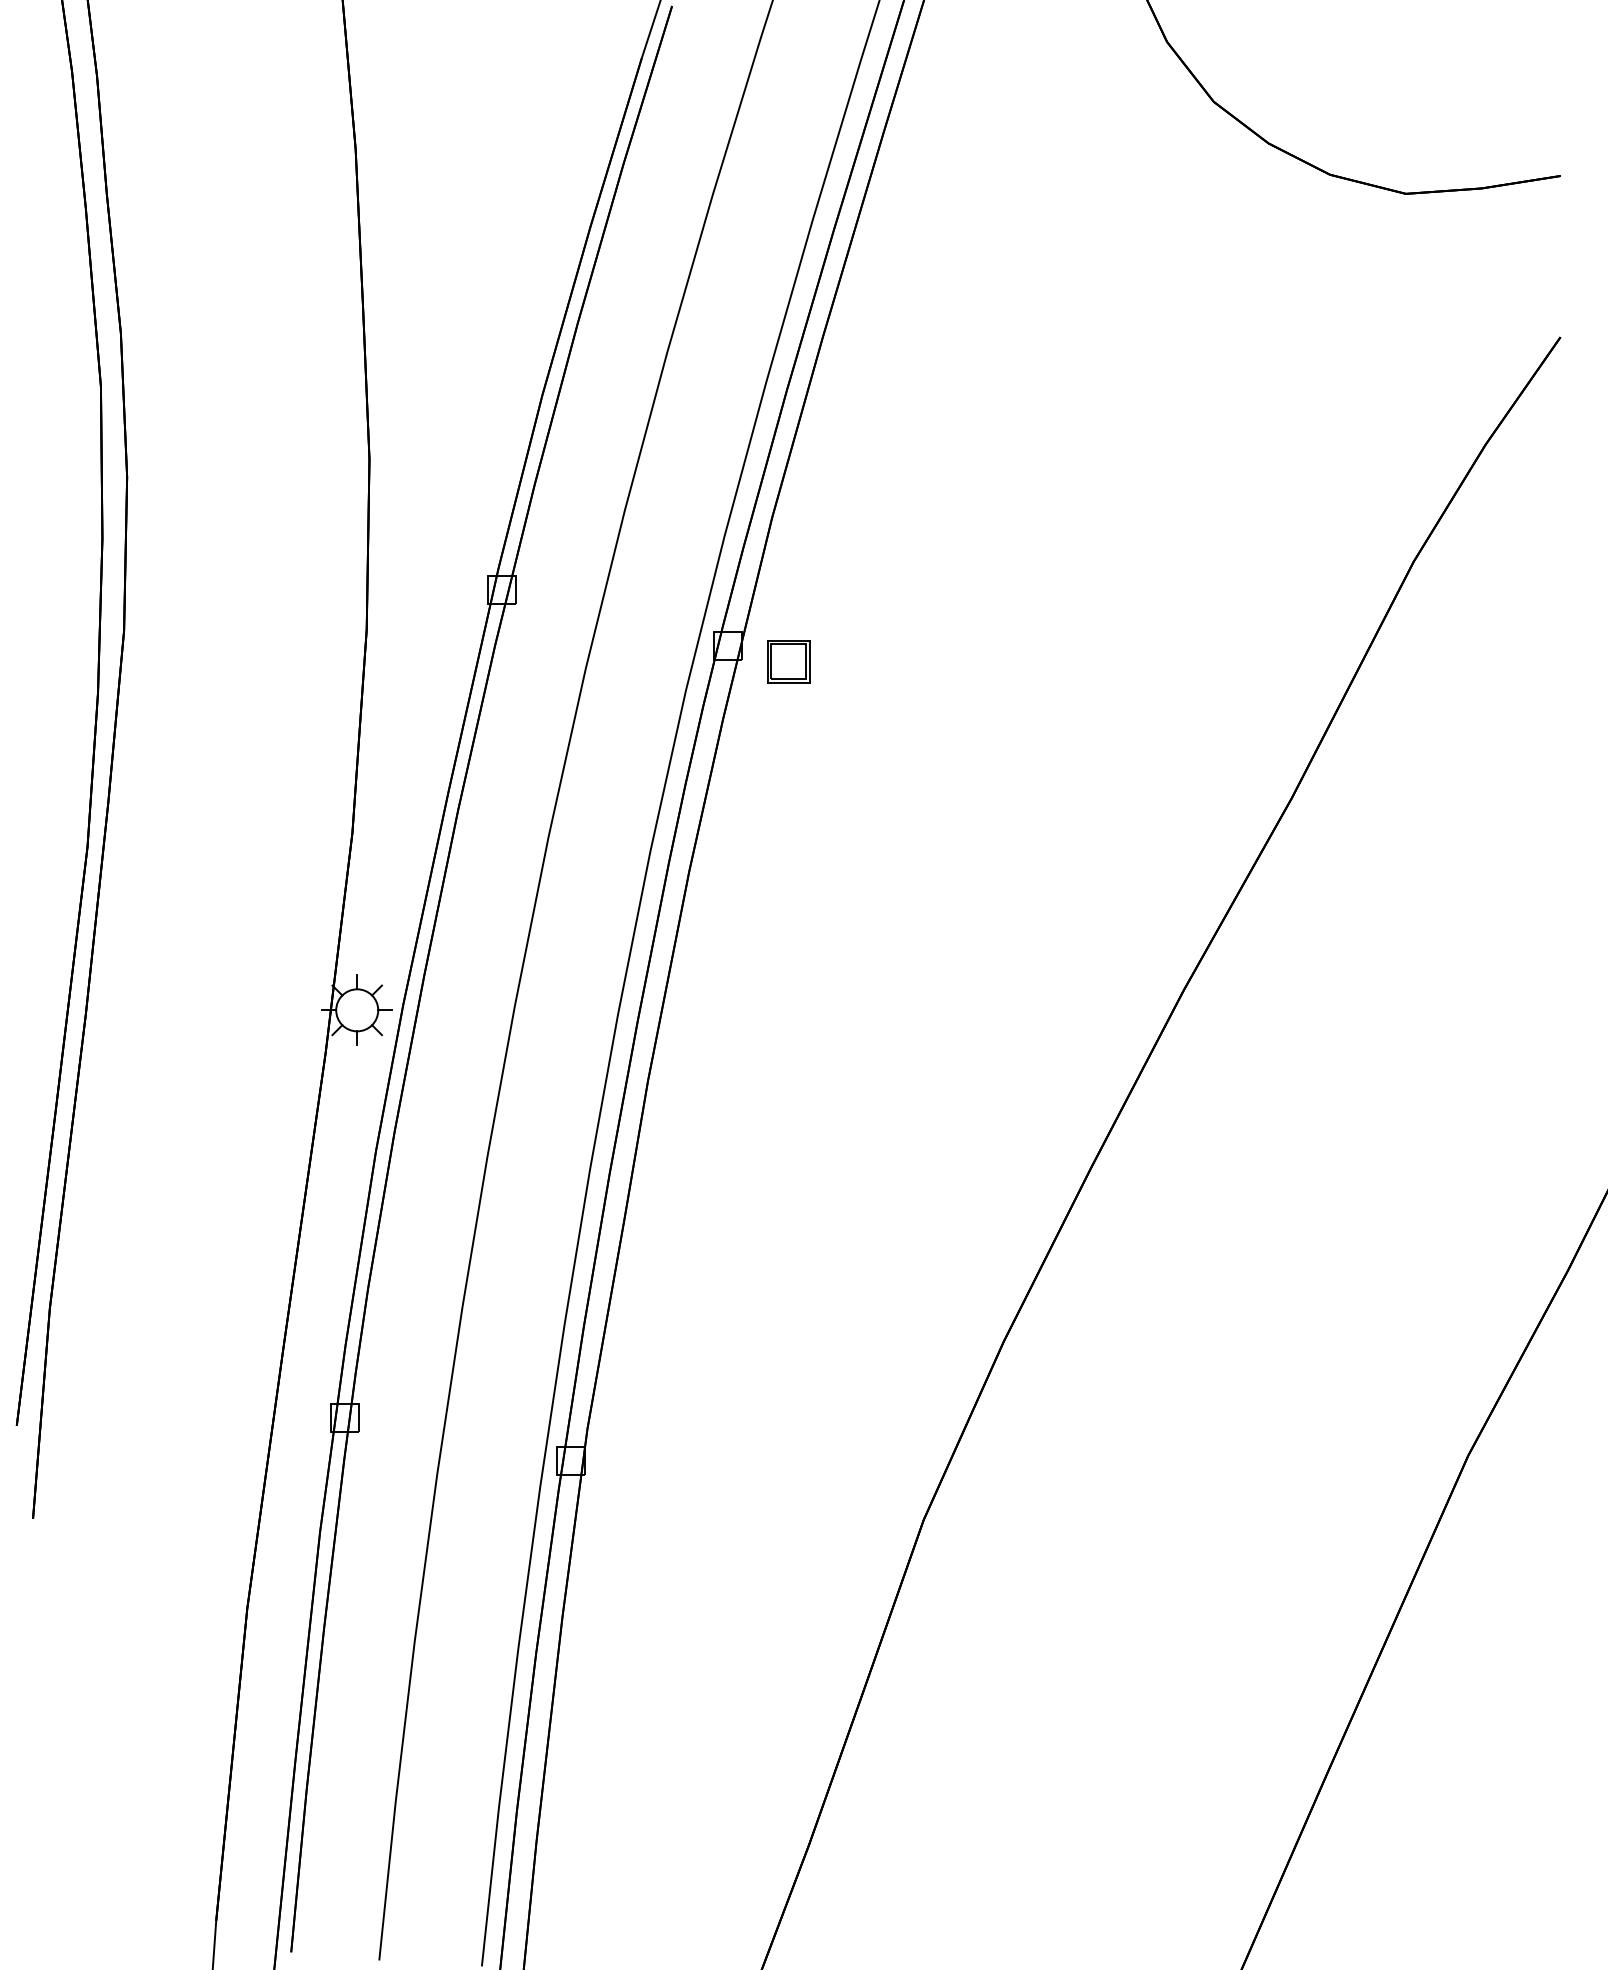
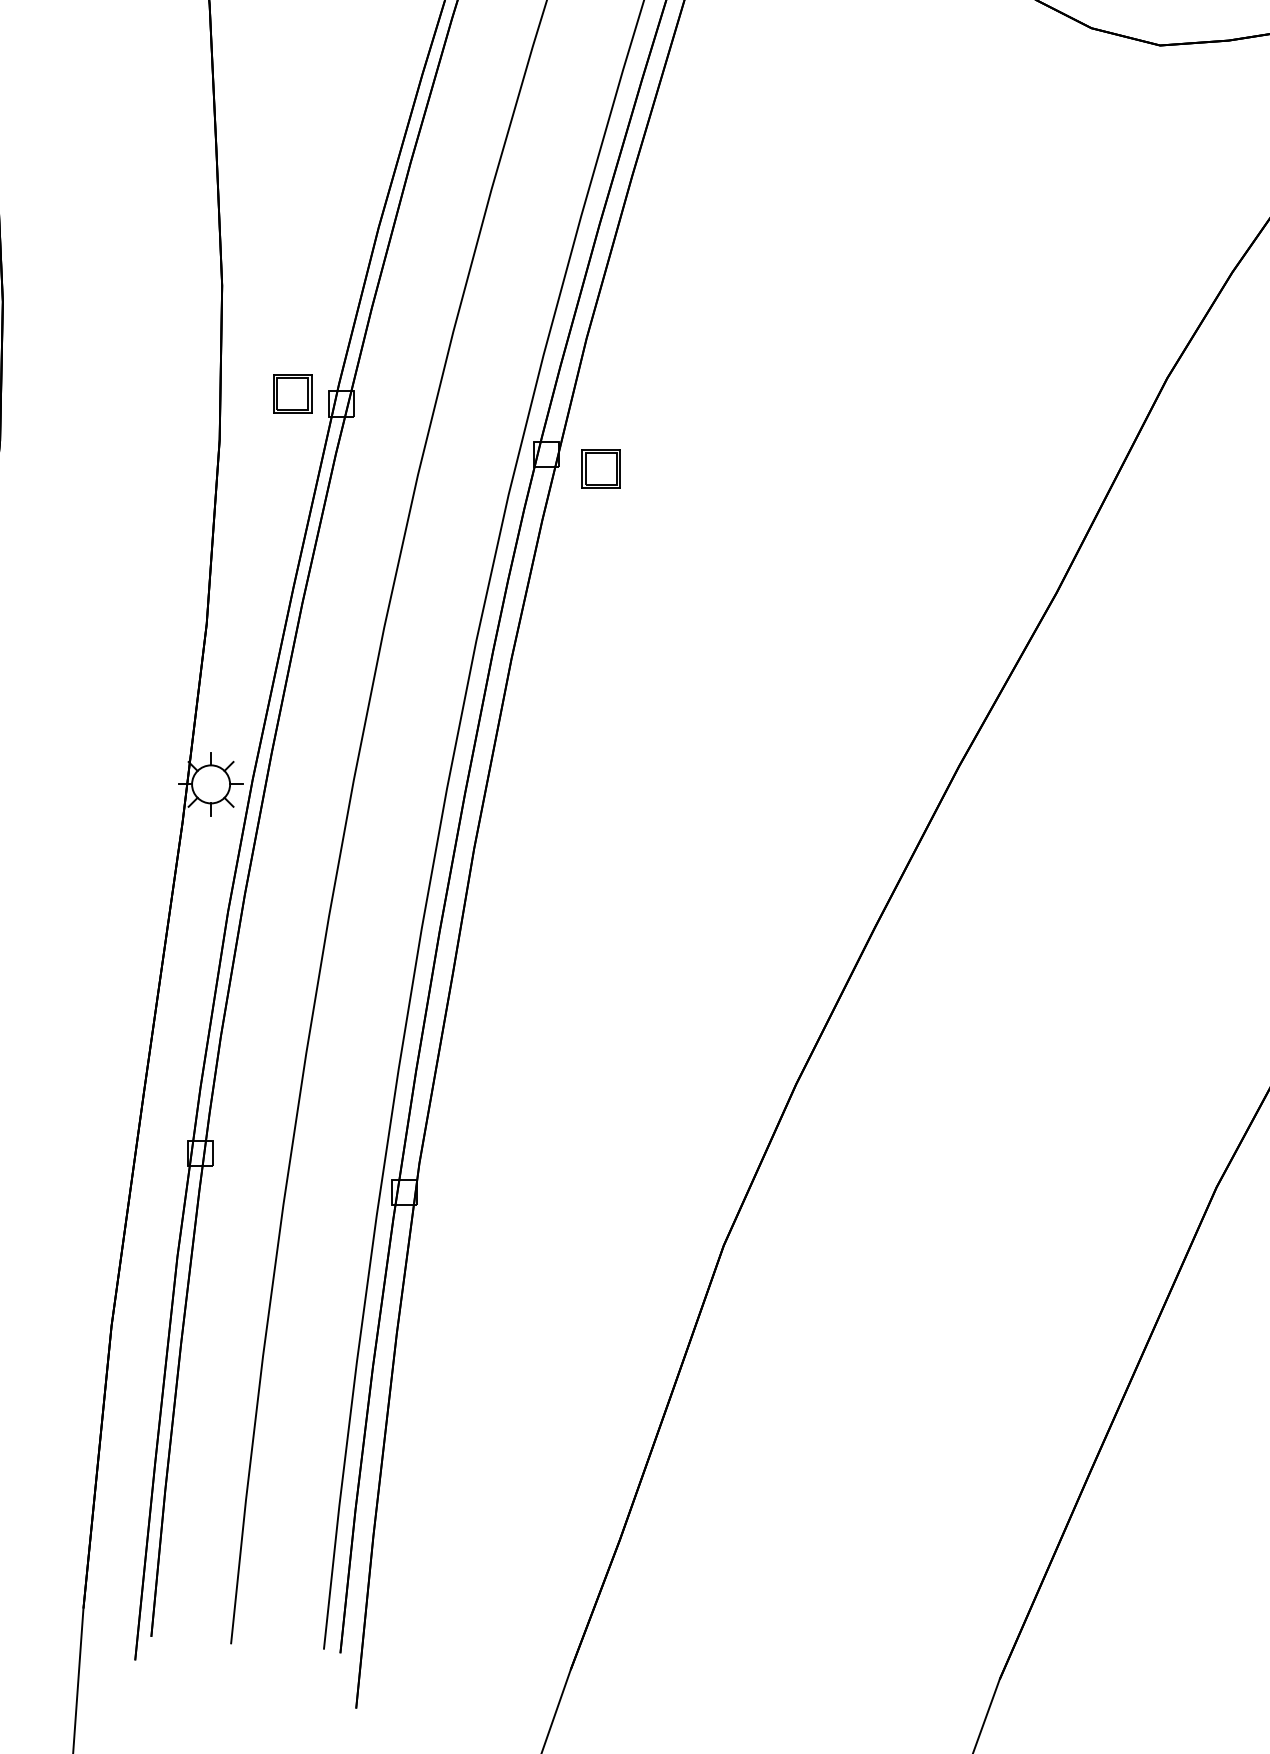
part: (446, 578) -> (291, 393), added

